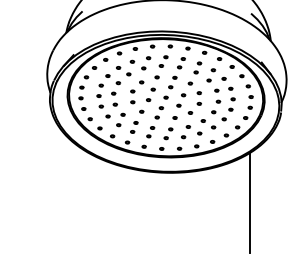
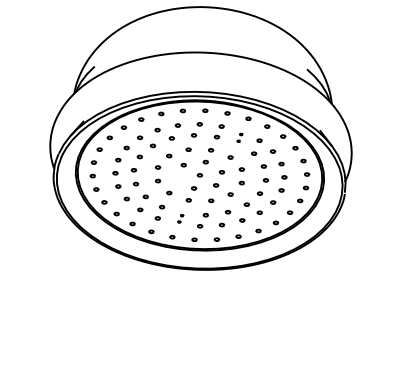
part: (197, 67) -> (239, 137), size x0.6
part: (148, 100) -> (177, 178), removed
part: (150, 131) -> (180, 218), size x0.6
line: (249, 202) -> (305, 307), removed

